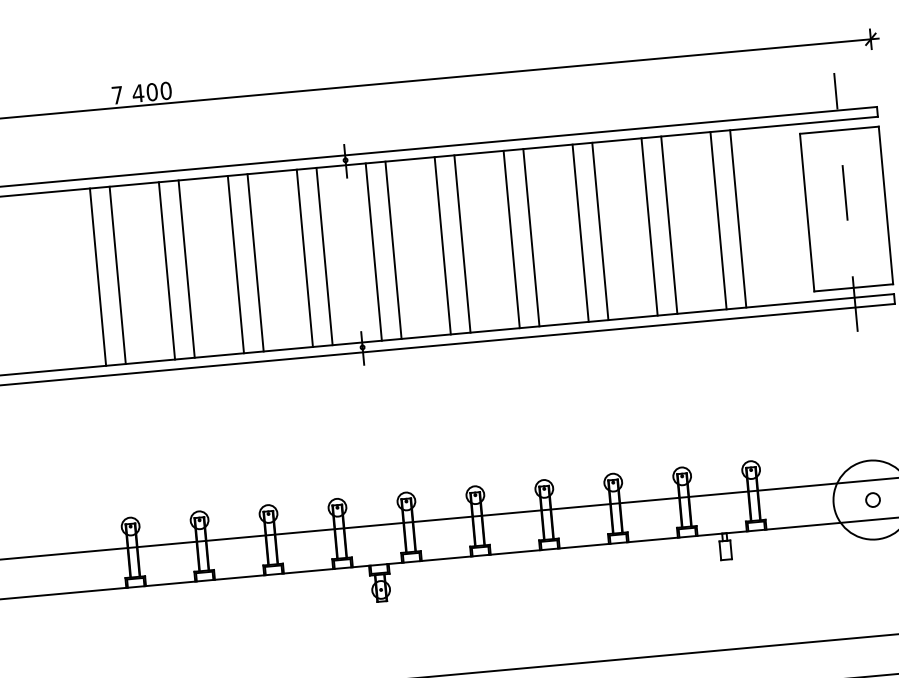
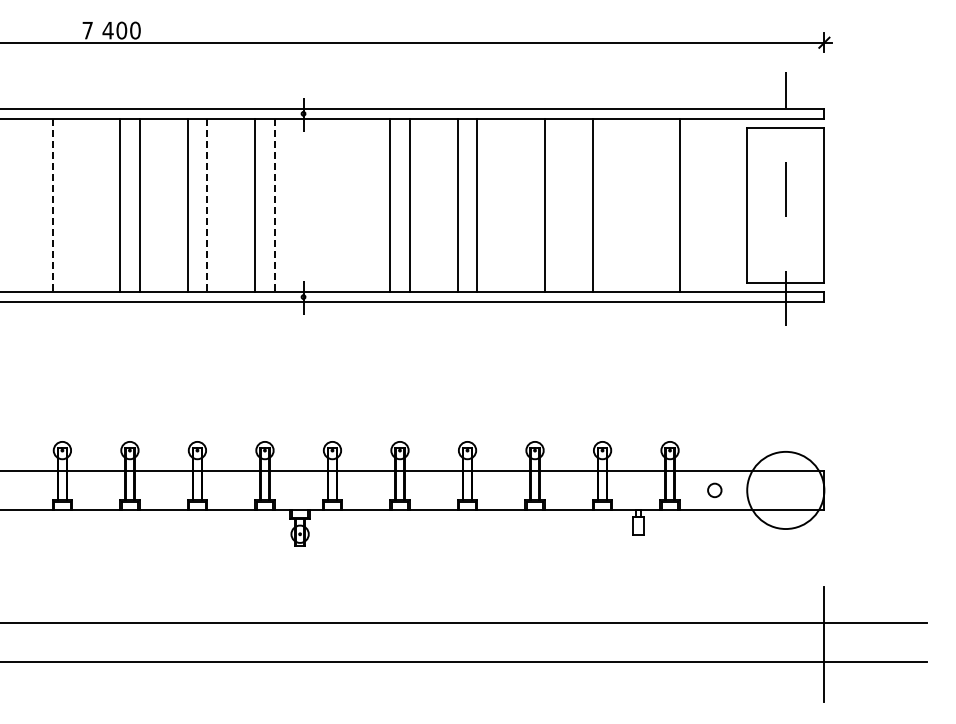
line: (718, 220) -> (660, 205), removed
line: (669, 225) -> (612, 205), removed
line: (580, 233) -> (525, 205), removed
line: (393, 250) -> (342, 205), removed
line: (373, 252) -> (322, 205), removed
line: (324, 256) -> (274, 205), solid -> dashed
line: (256, 262) -> (207, 205), solid -> dashed
line: (118, 275) -> (72, 205), removed
line: (97, 277) -> (52, 205), solid -> dashed
circle: (872, 500) -> (714, 490), moved

